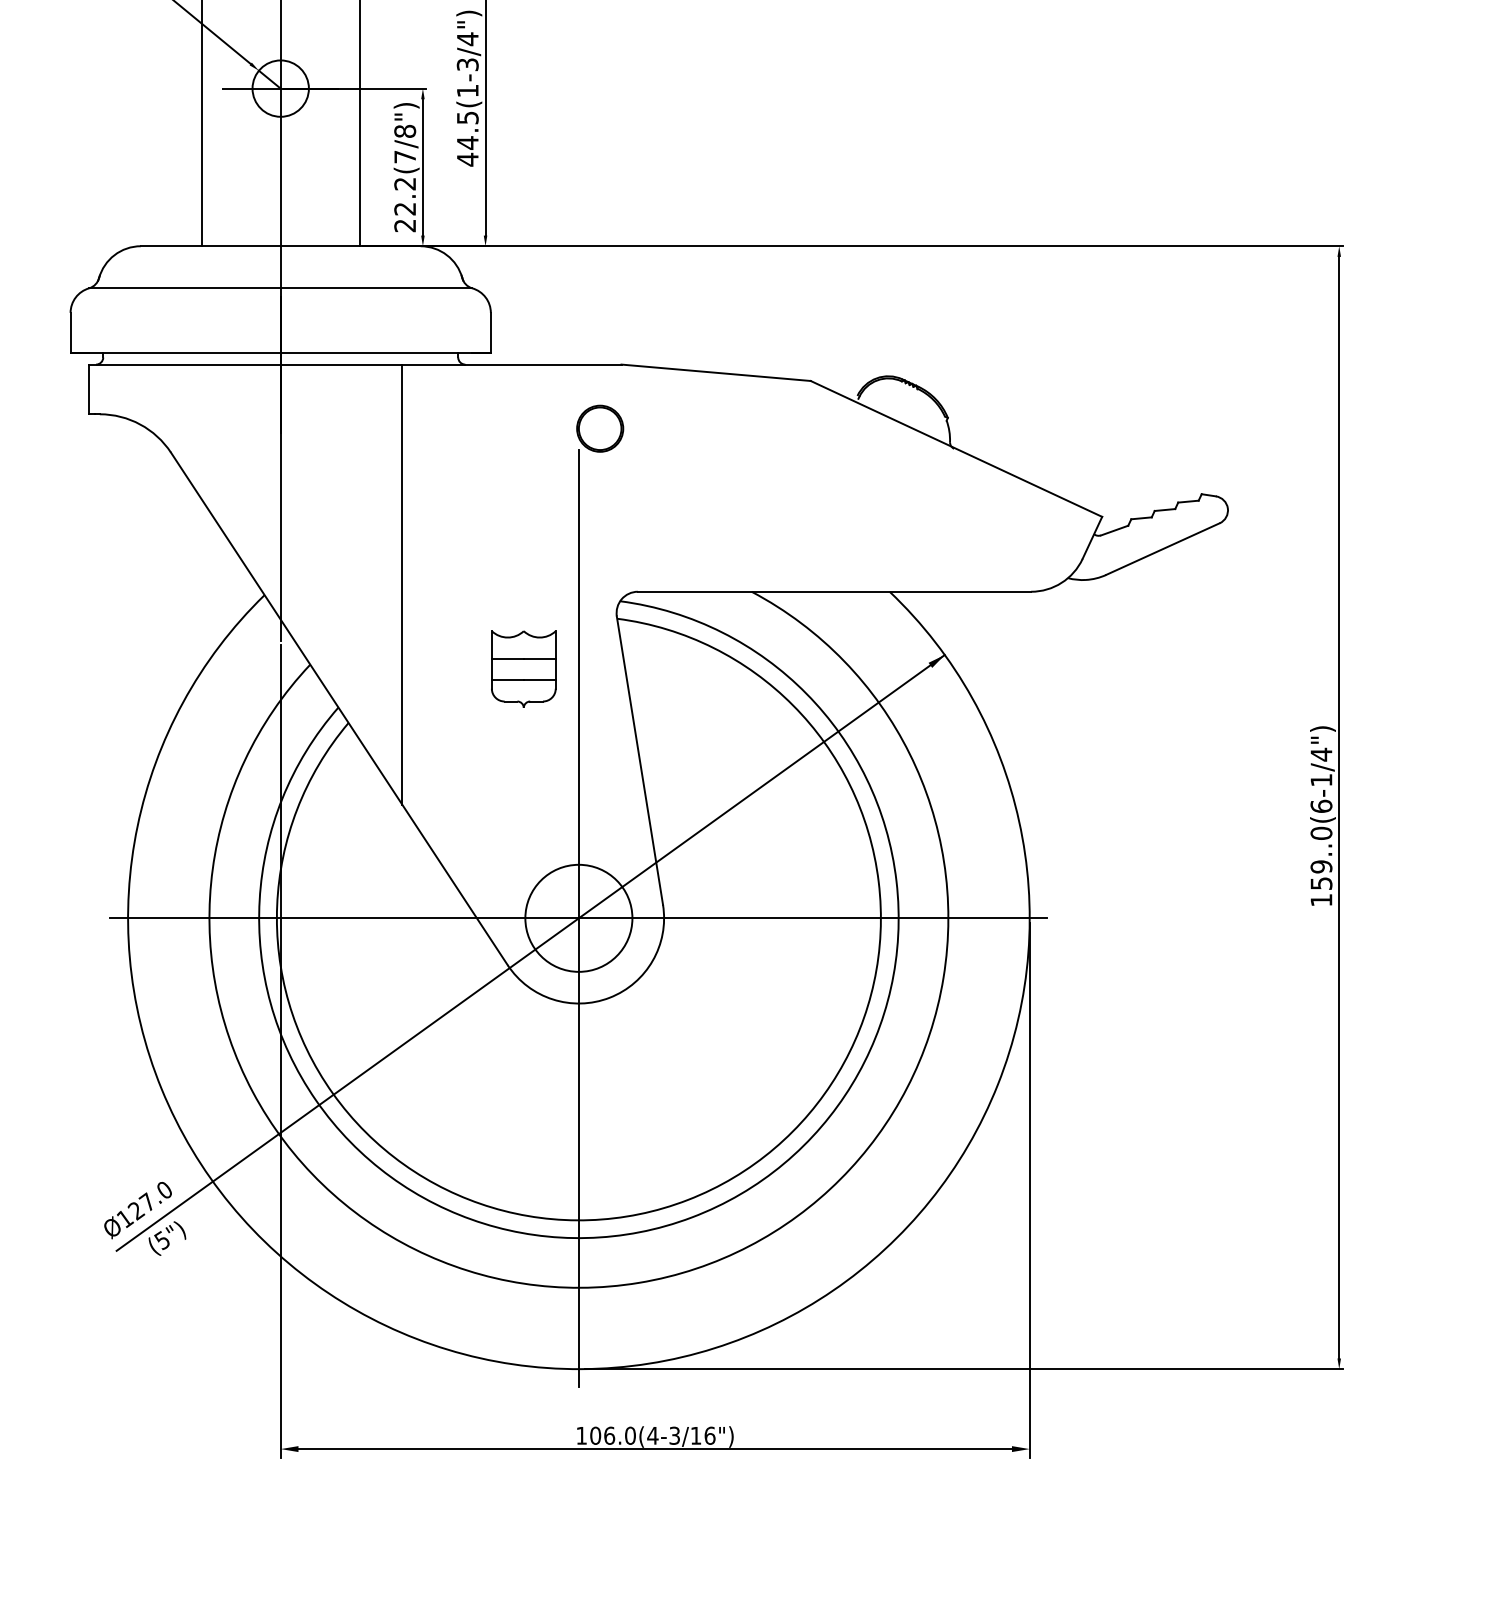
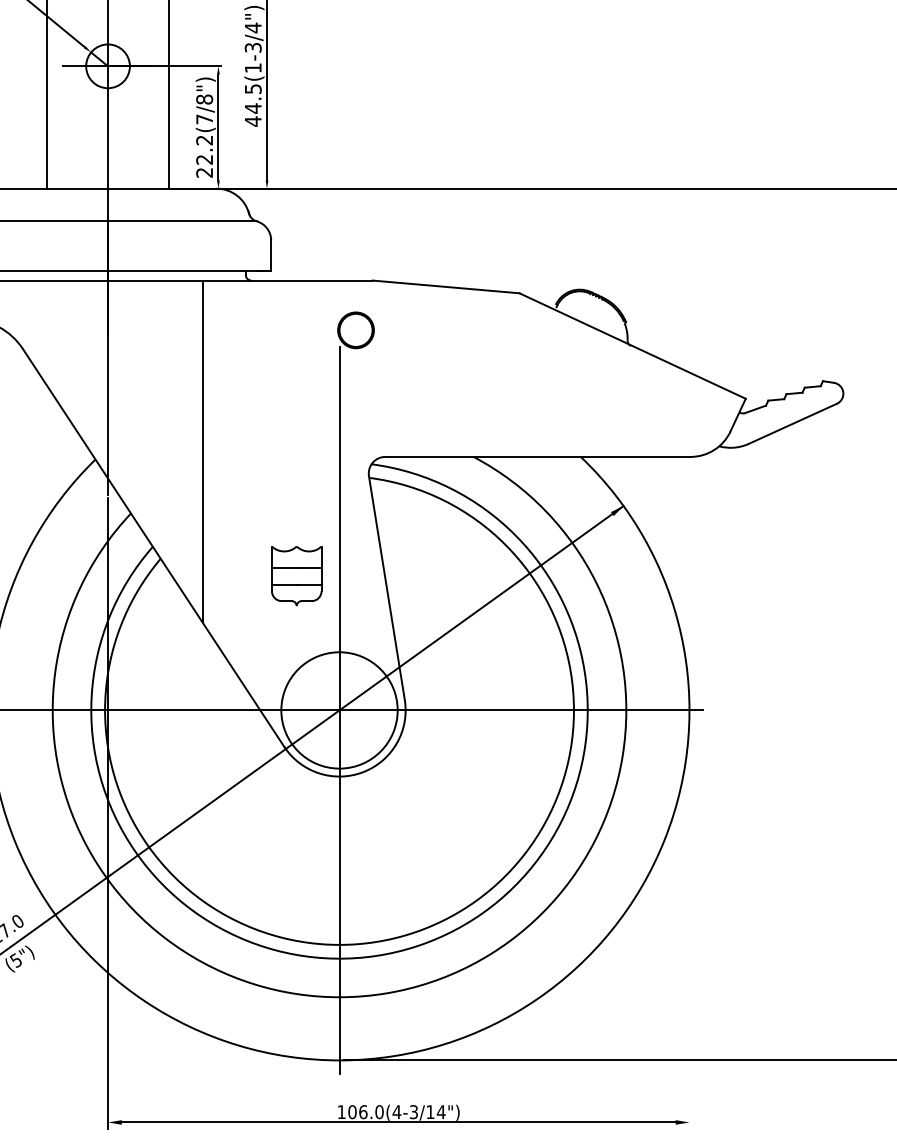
part: (523, 668) -> (296, 575), moved
circle: (578, 917) -> (339, 709), size x1.4
line: (1029, 1189) -> (689, 920), removed
text: (709, 1435) -> (440, 1111), 106.0(4-3/16") -> 106.0(4-3/14")

